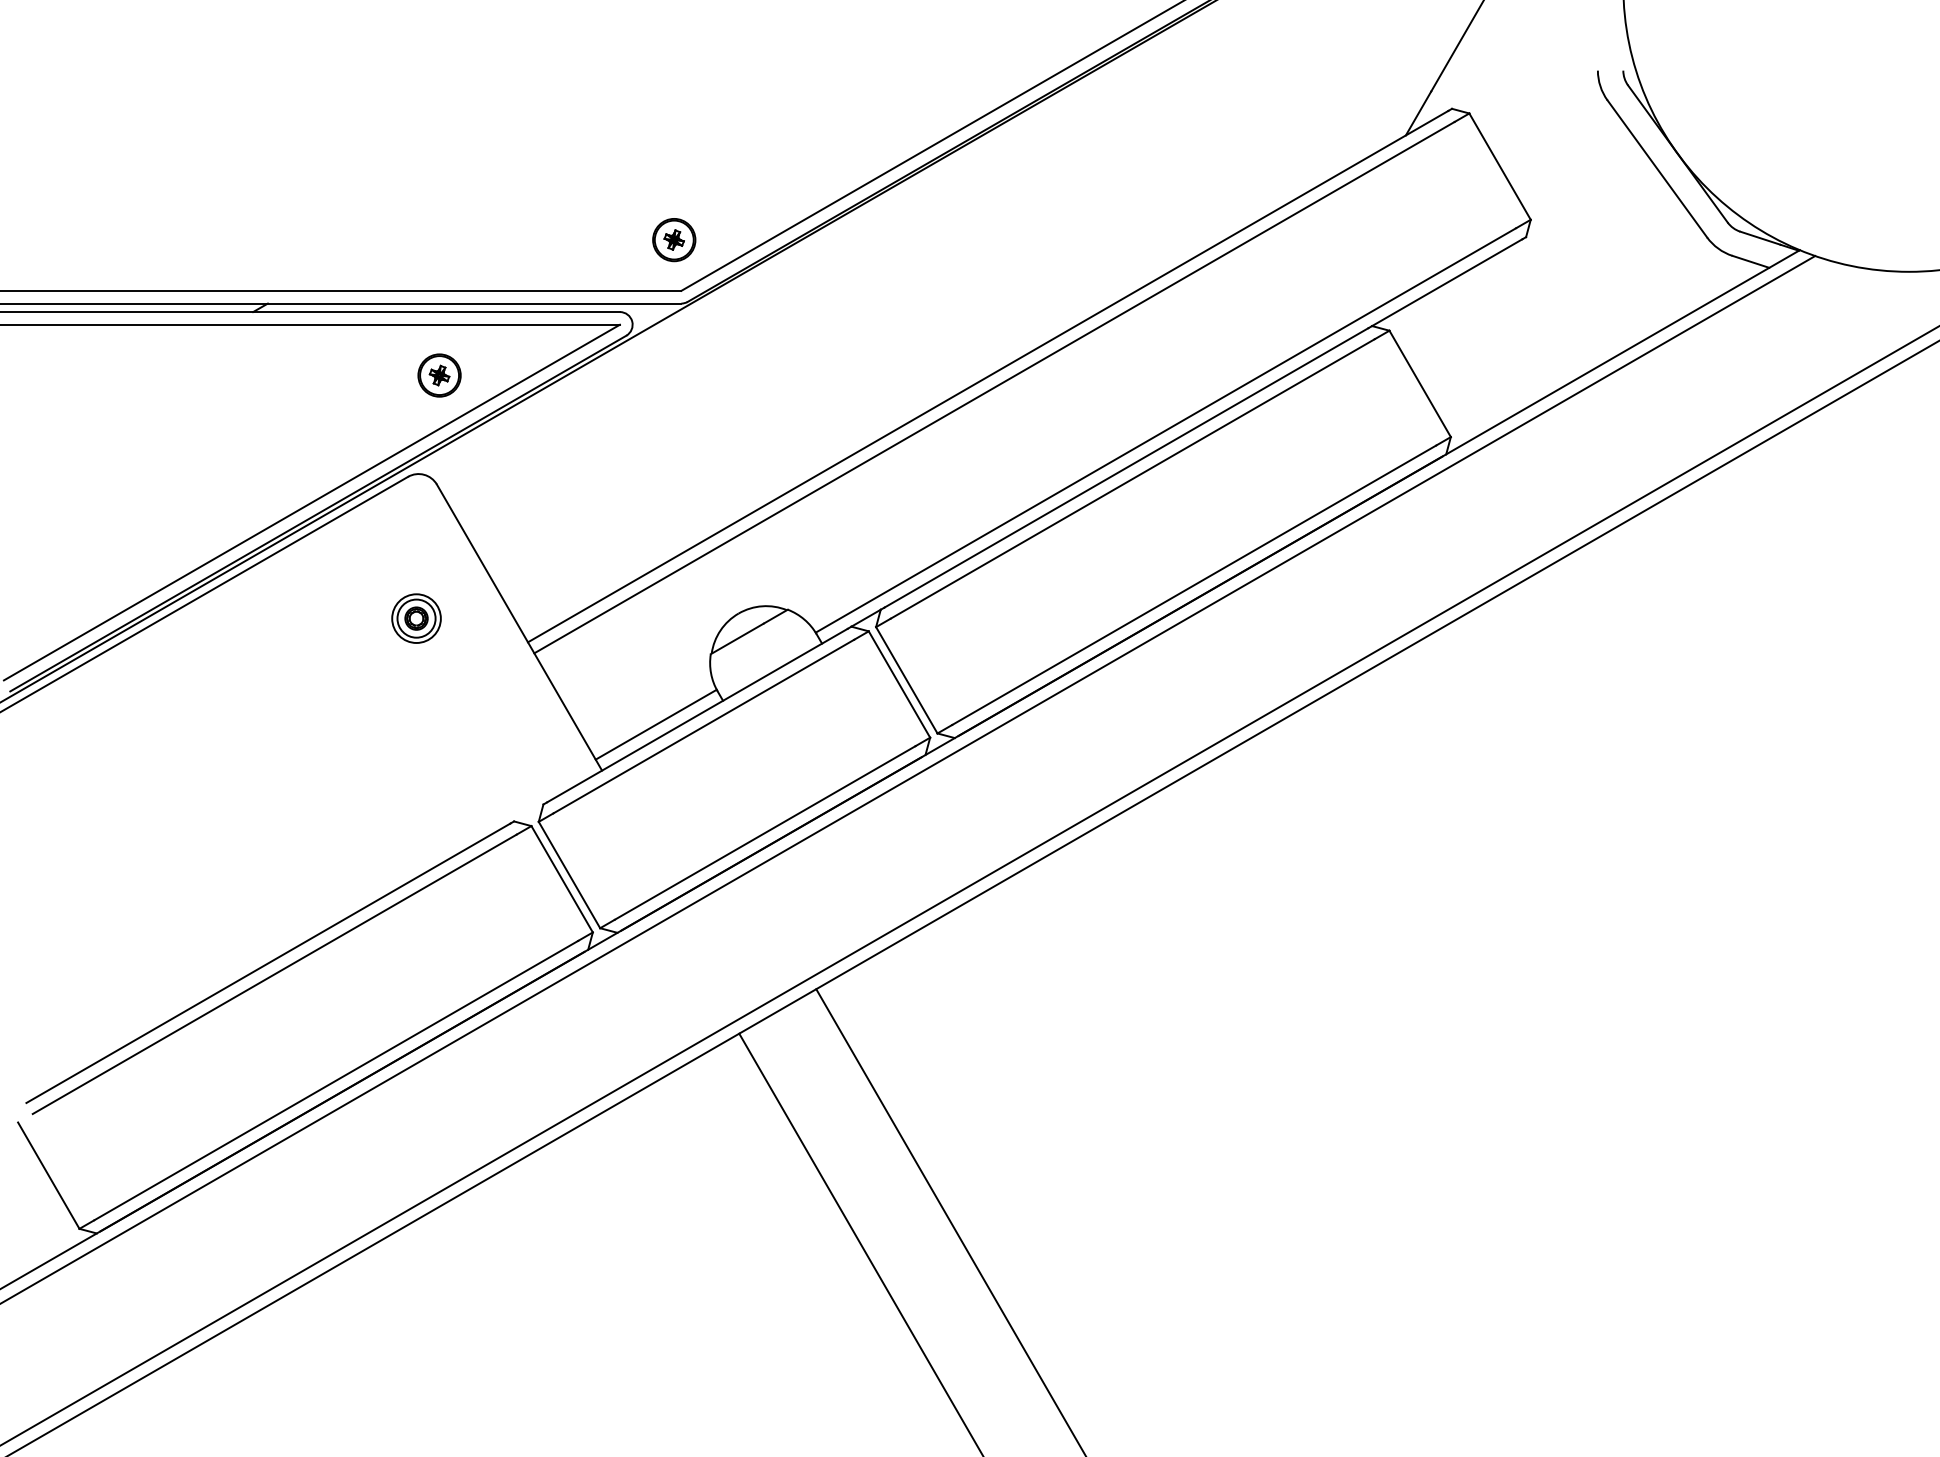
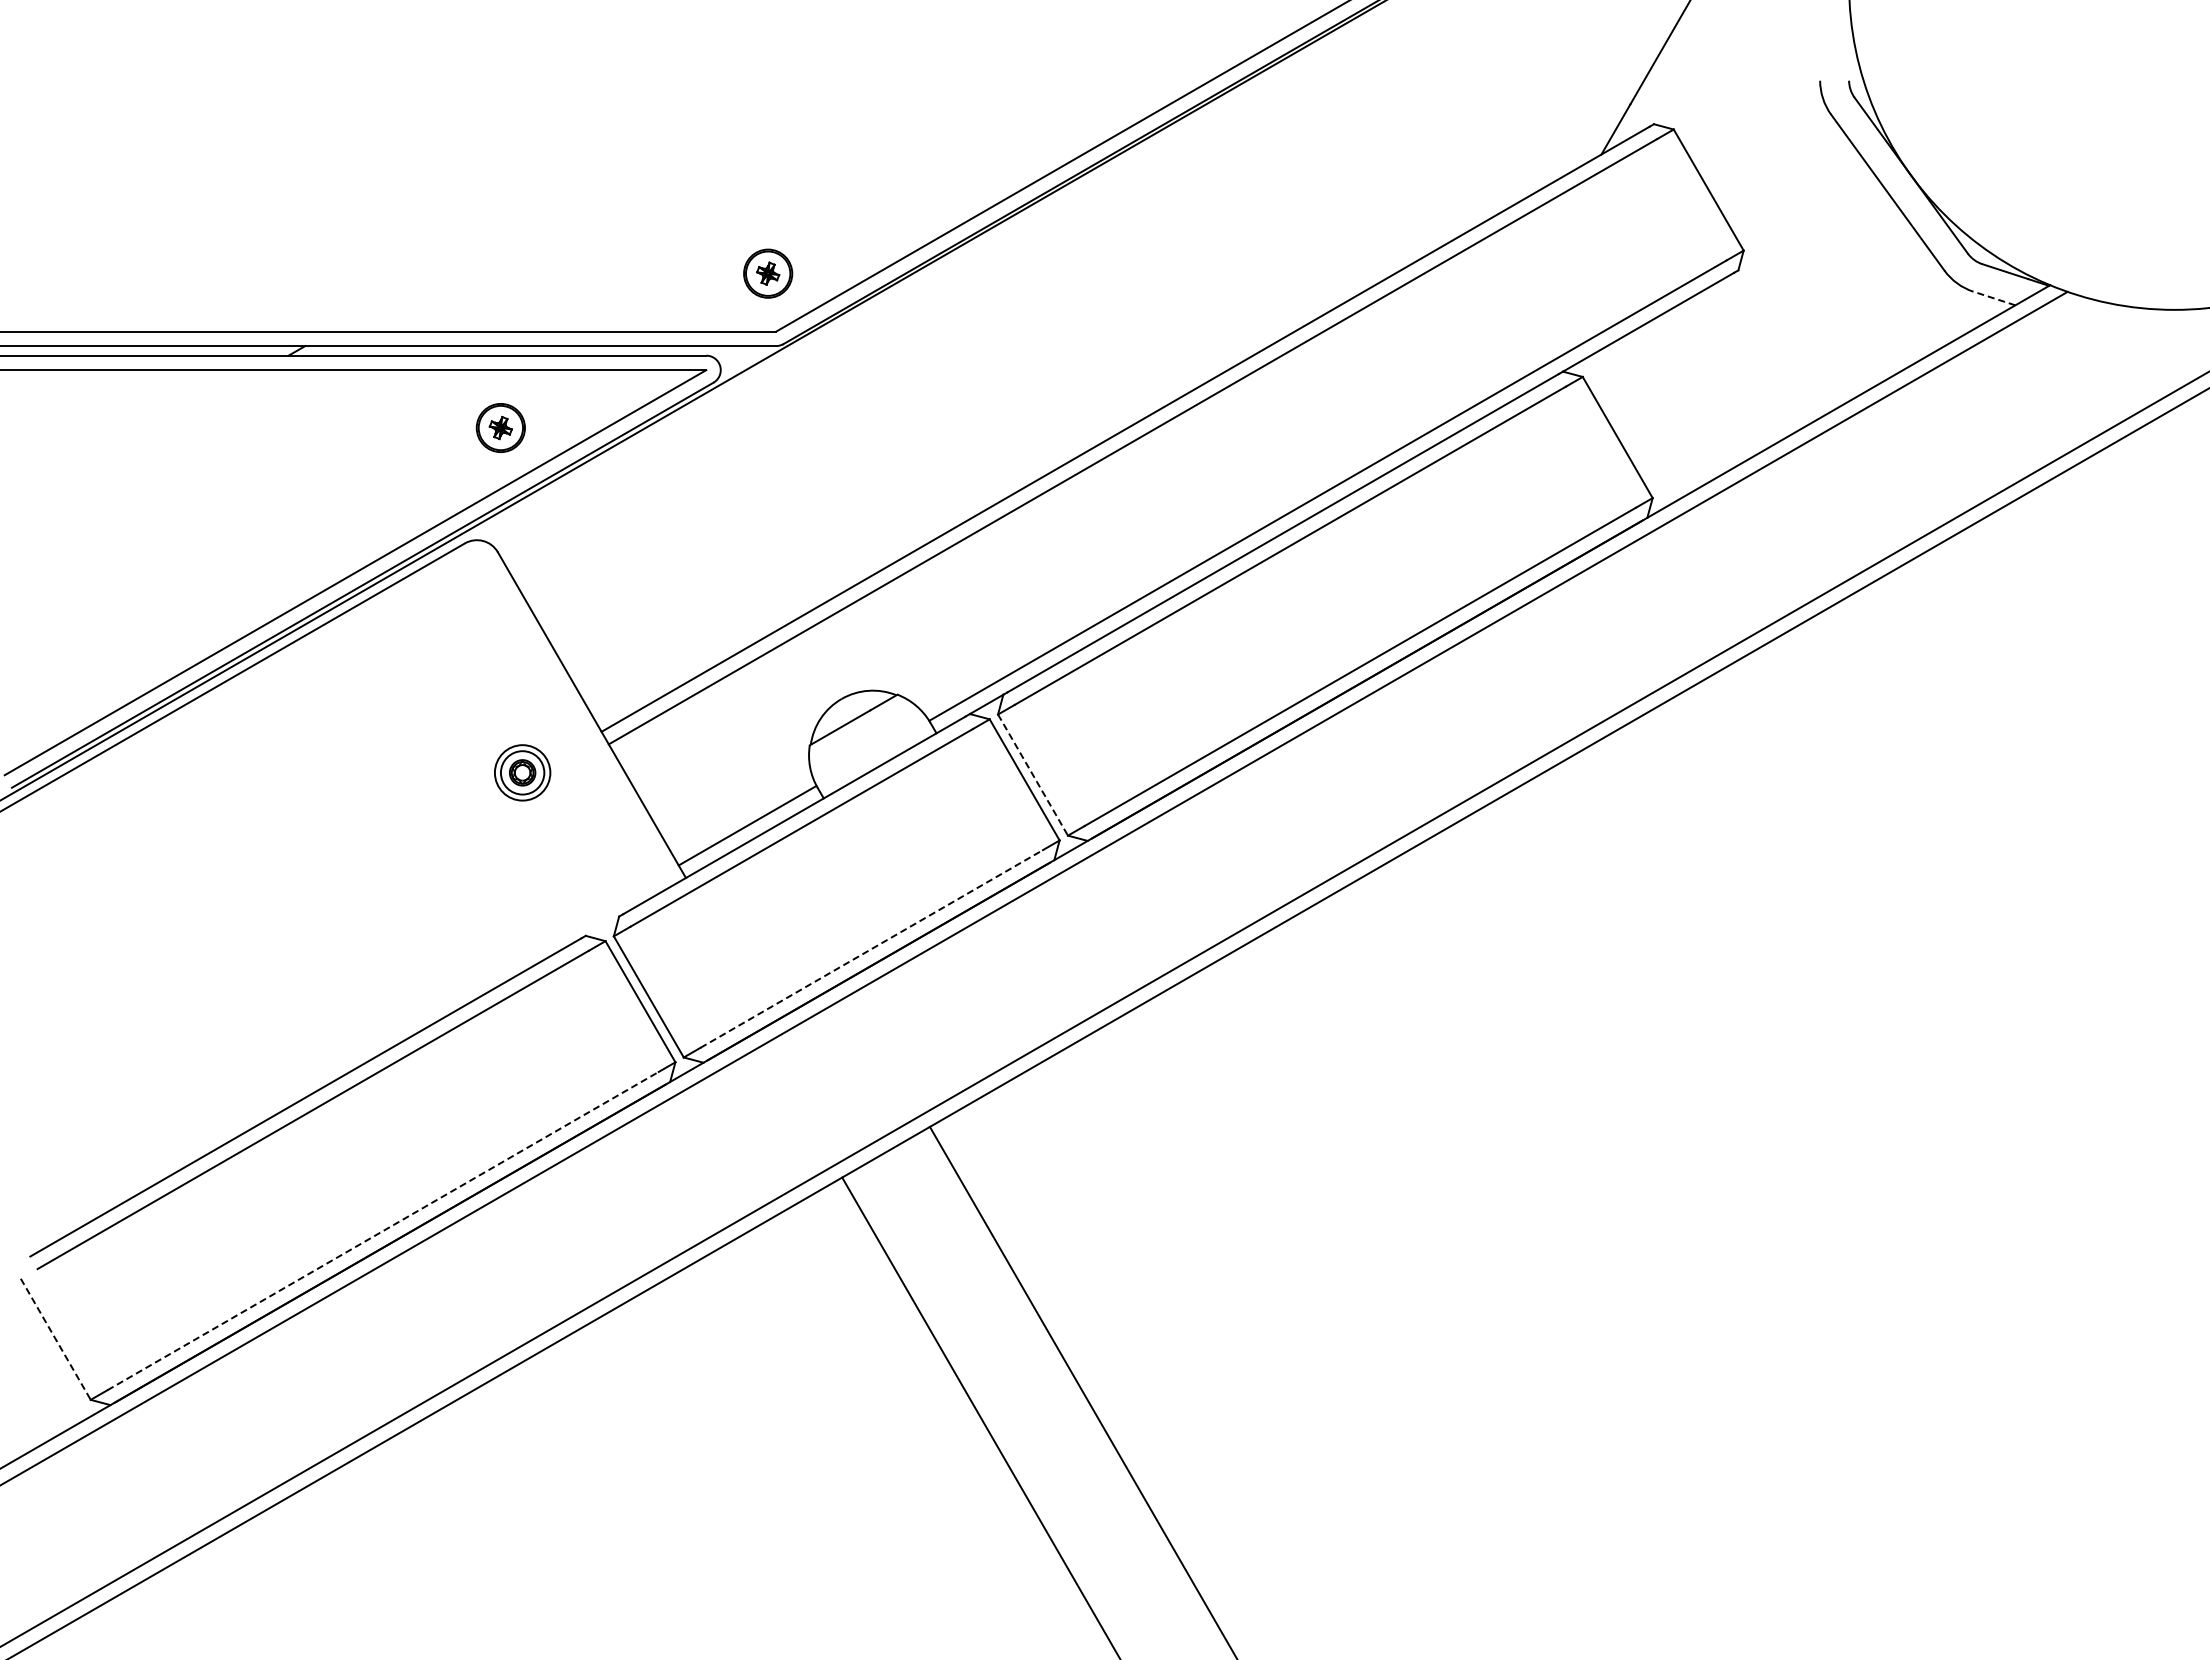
line: (1750, 261) -> (1993, 298), solid -> dashed
part: (416, 618) -> (522, 772), moved
line: (907, 680) -> (1033, 775), solid -> dashed
line: (764, 832) -> (871, 948), solid -> dashed
line: (336, 1080) -> (383, 1230), solid -> dashed
line: (48, 1175) -> (55, 1339), solid -> dashed

